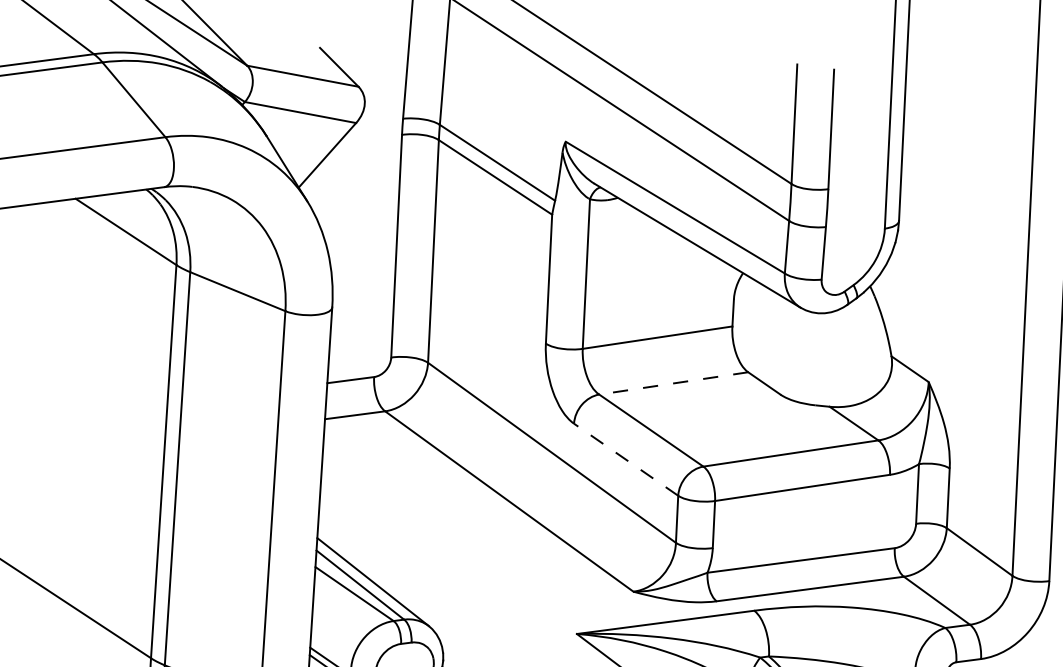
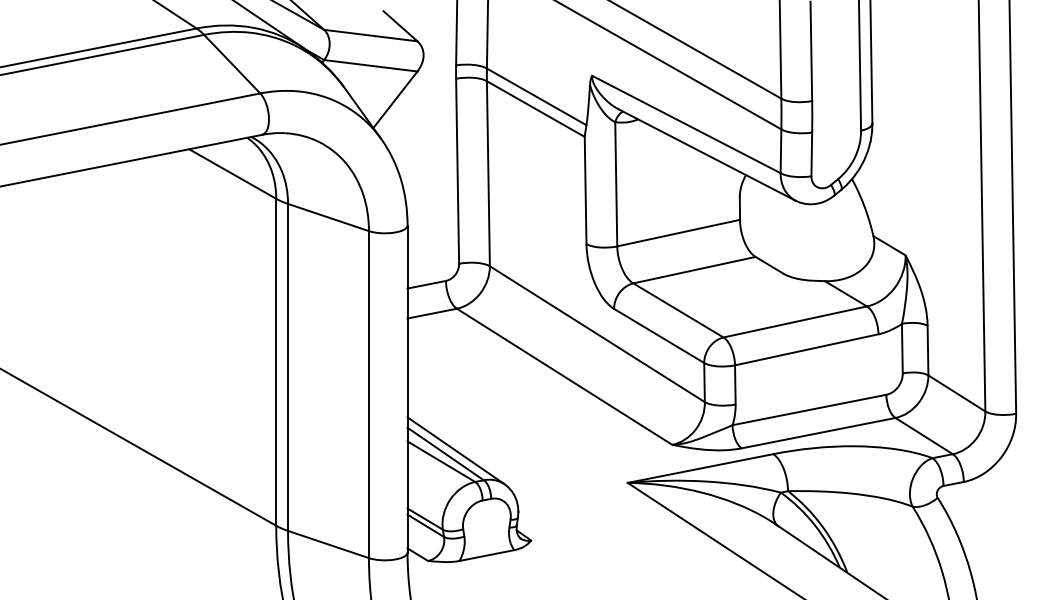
line: (673, 383) -> (694, 270), dashed -> solid
line: (626, 459) -> (659, 335), dashed -> solid

